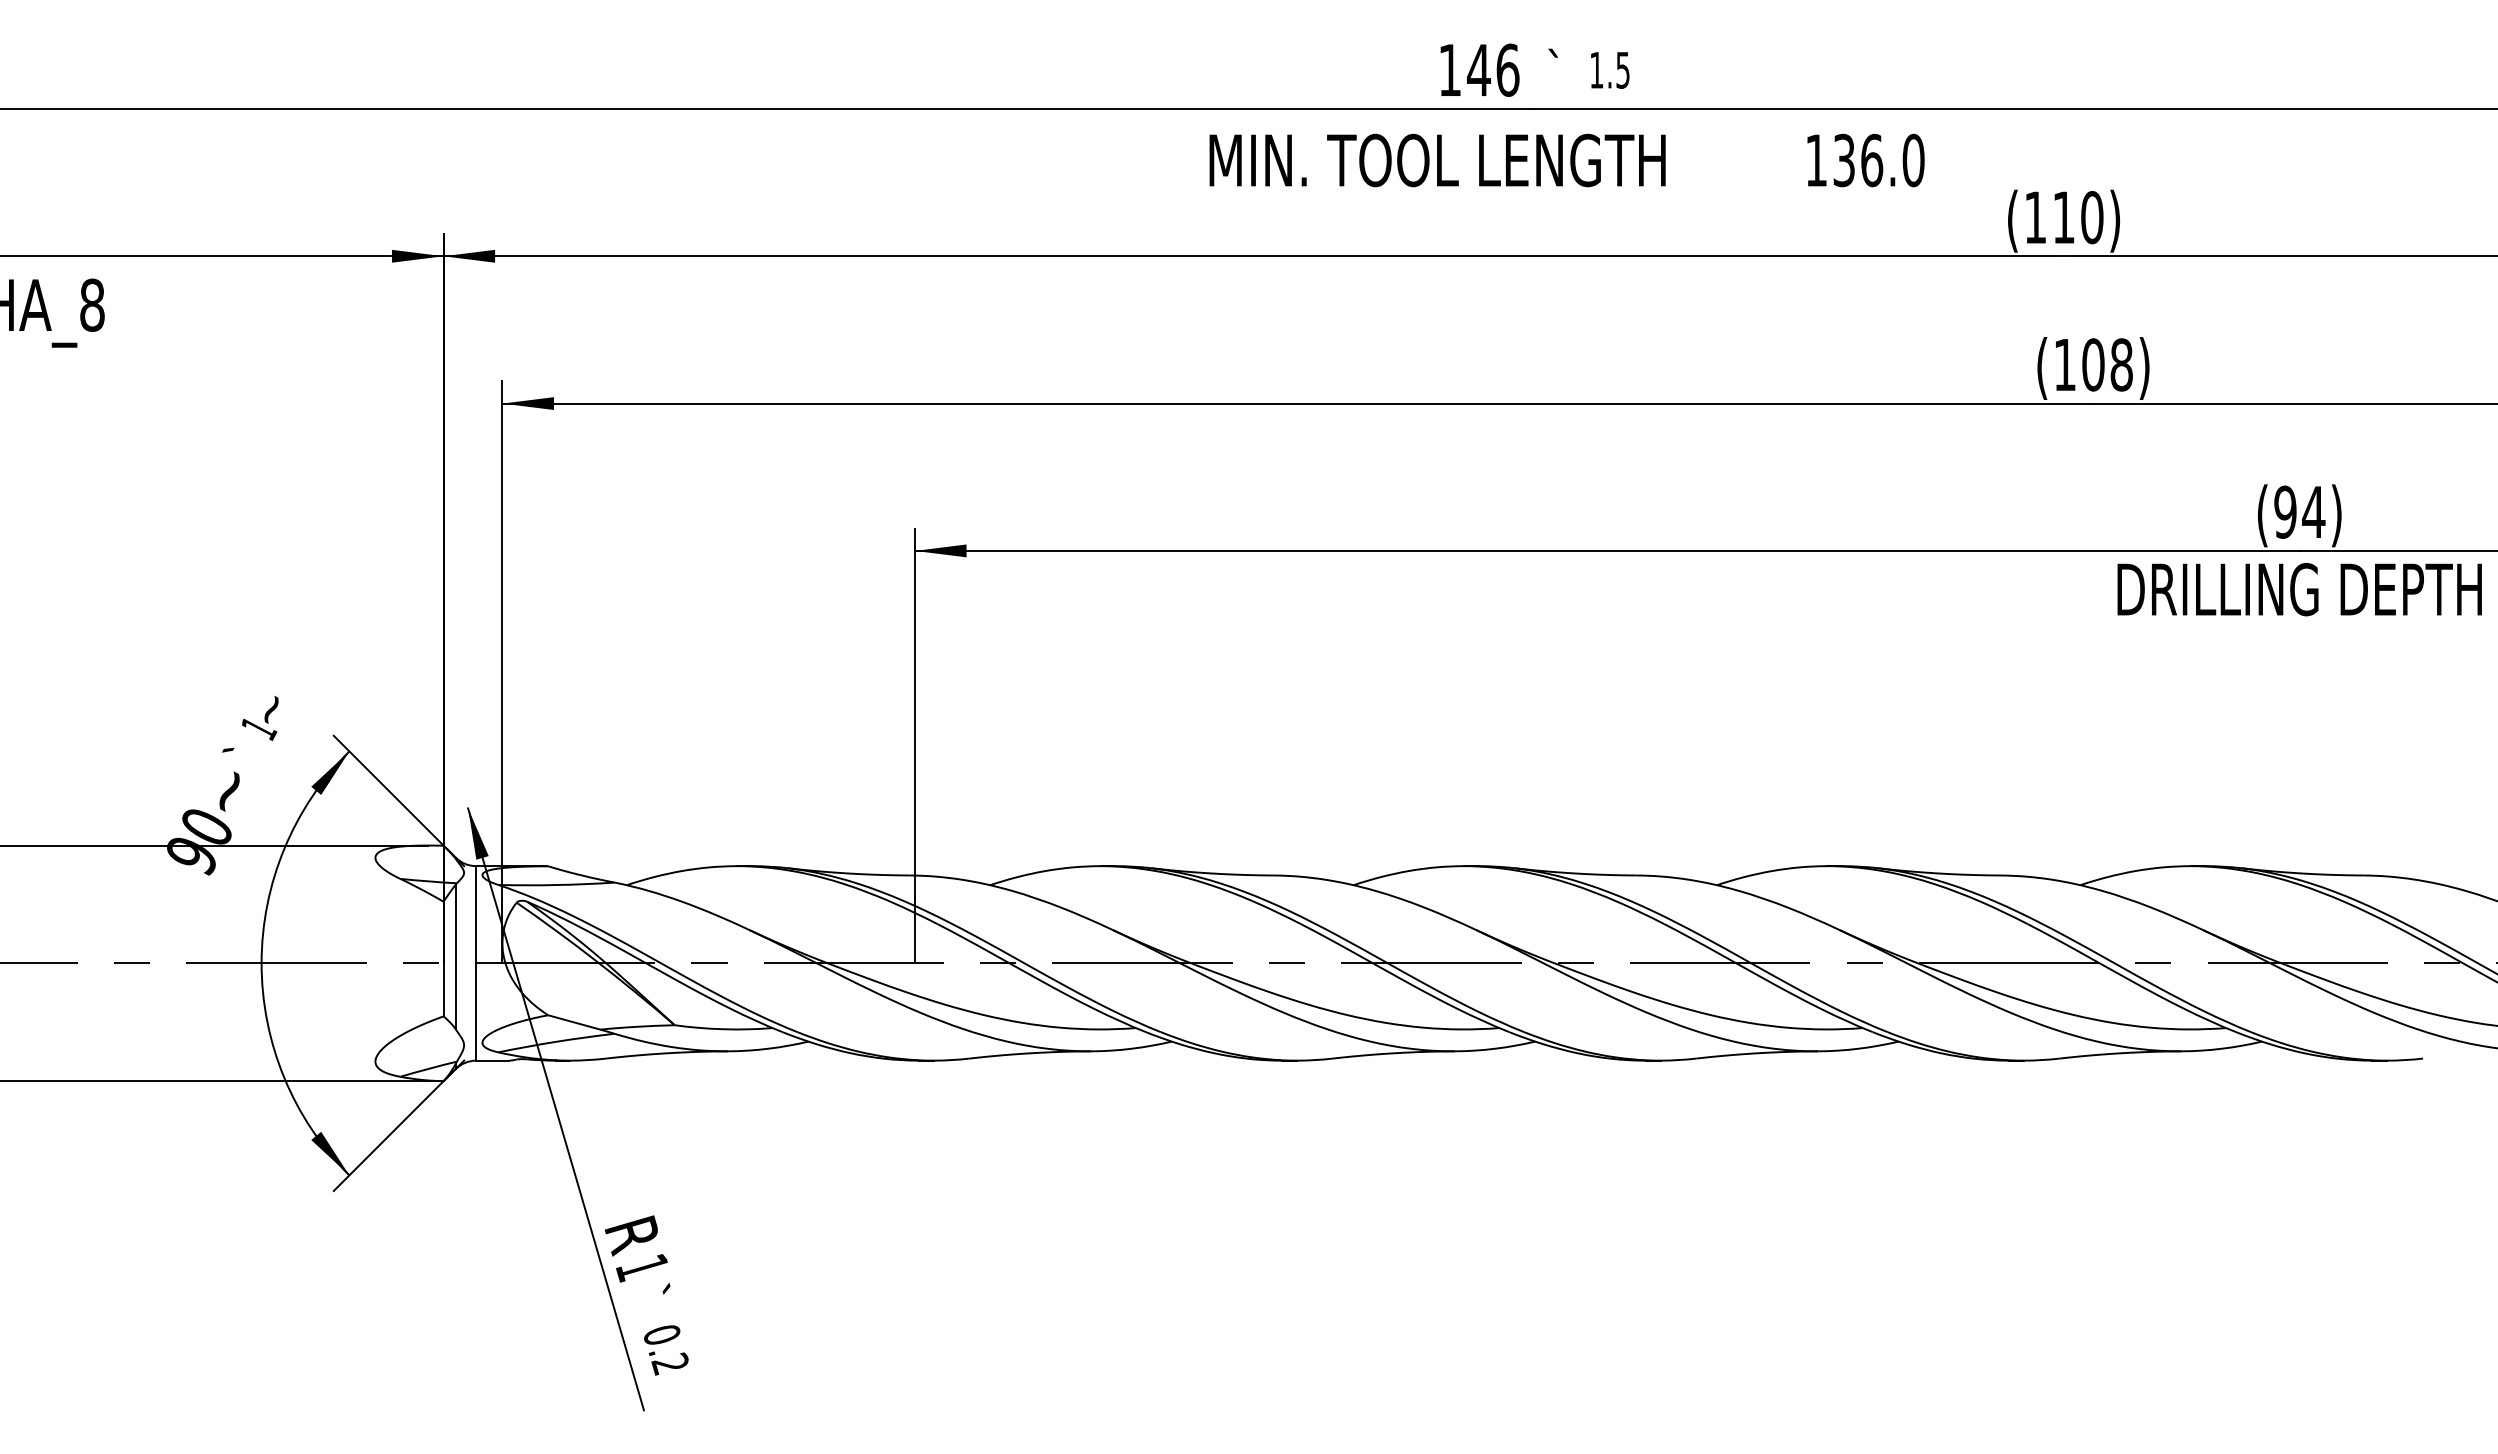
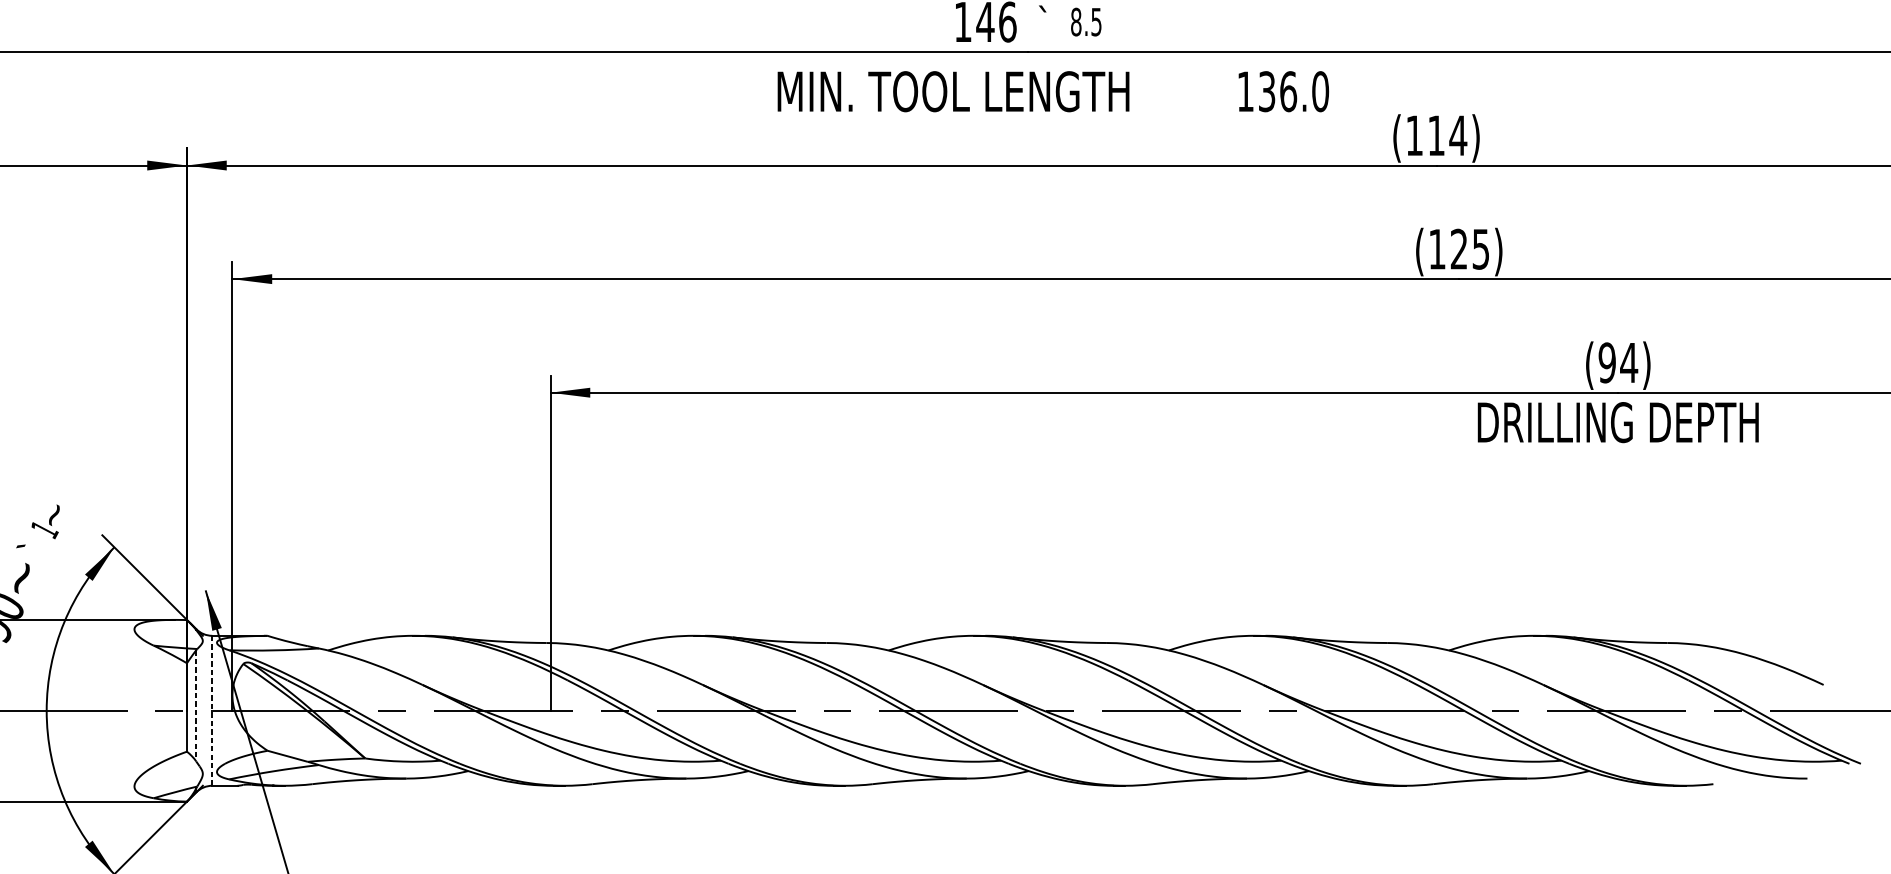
text: (1596, 69) -> (1076, 21), 1.5 -> 8.5
text: (2091, 217) -> (1457, 135), (110) -> (114)
text: (2107, 364) -> (1470, 248), (108) -> (125)
line: (455, 957) -> (196, 706), solid -> dashed
line: (476, 963) -> (212, 710), solid -> dashed

